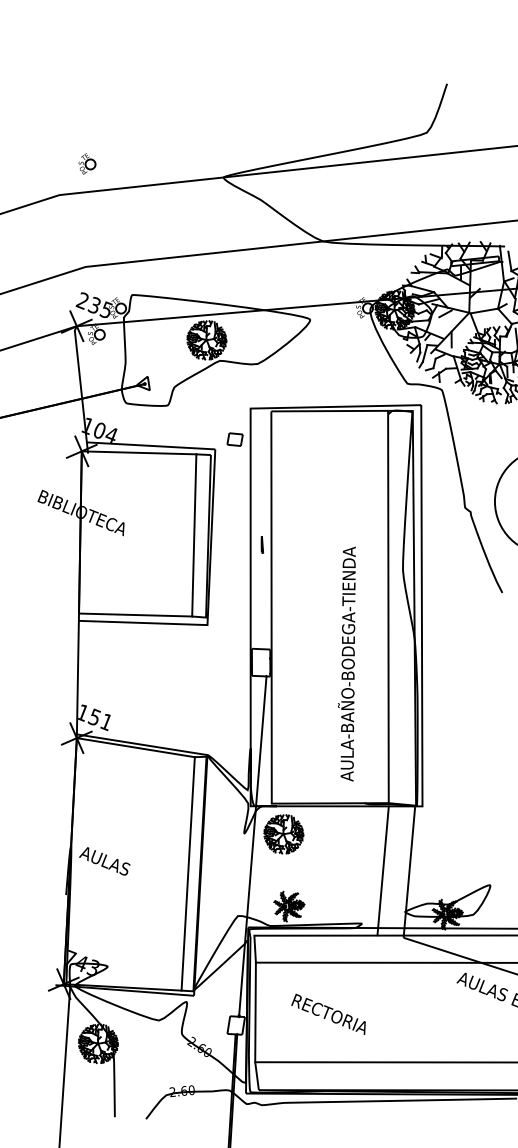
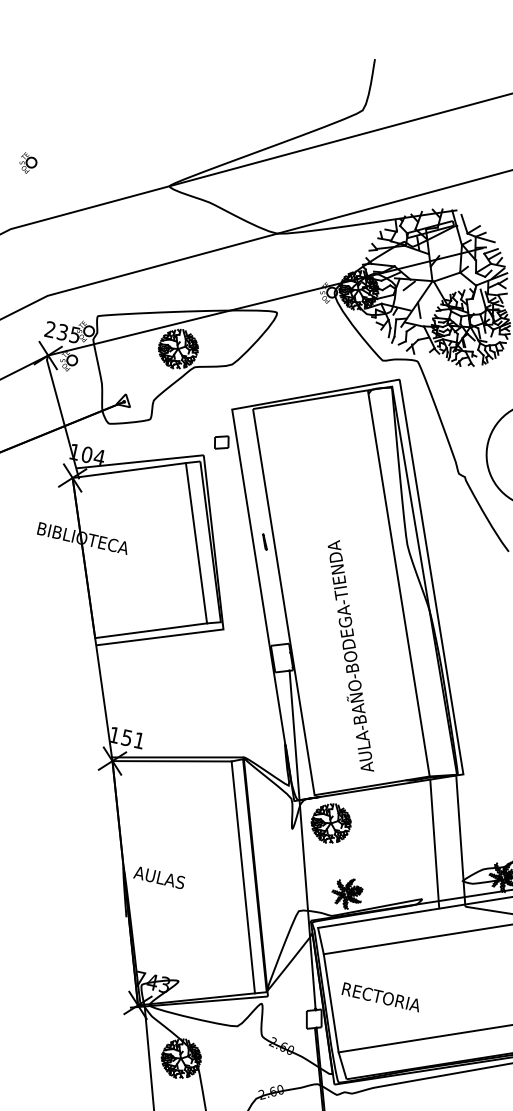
part: (87, 163) -> (28, 162), moved
text: (346, 663) -> (348, 656), moved
text: (328, 1013) -> (379, 996), moved

